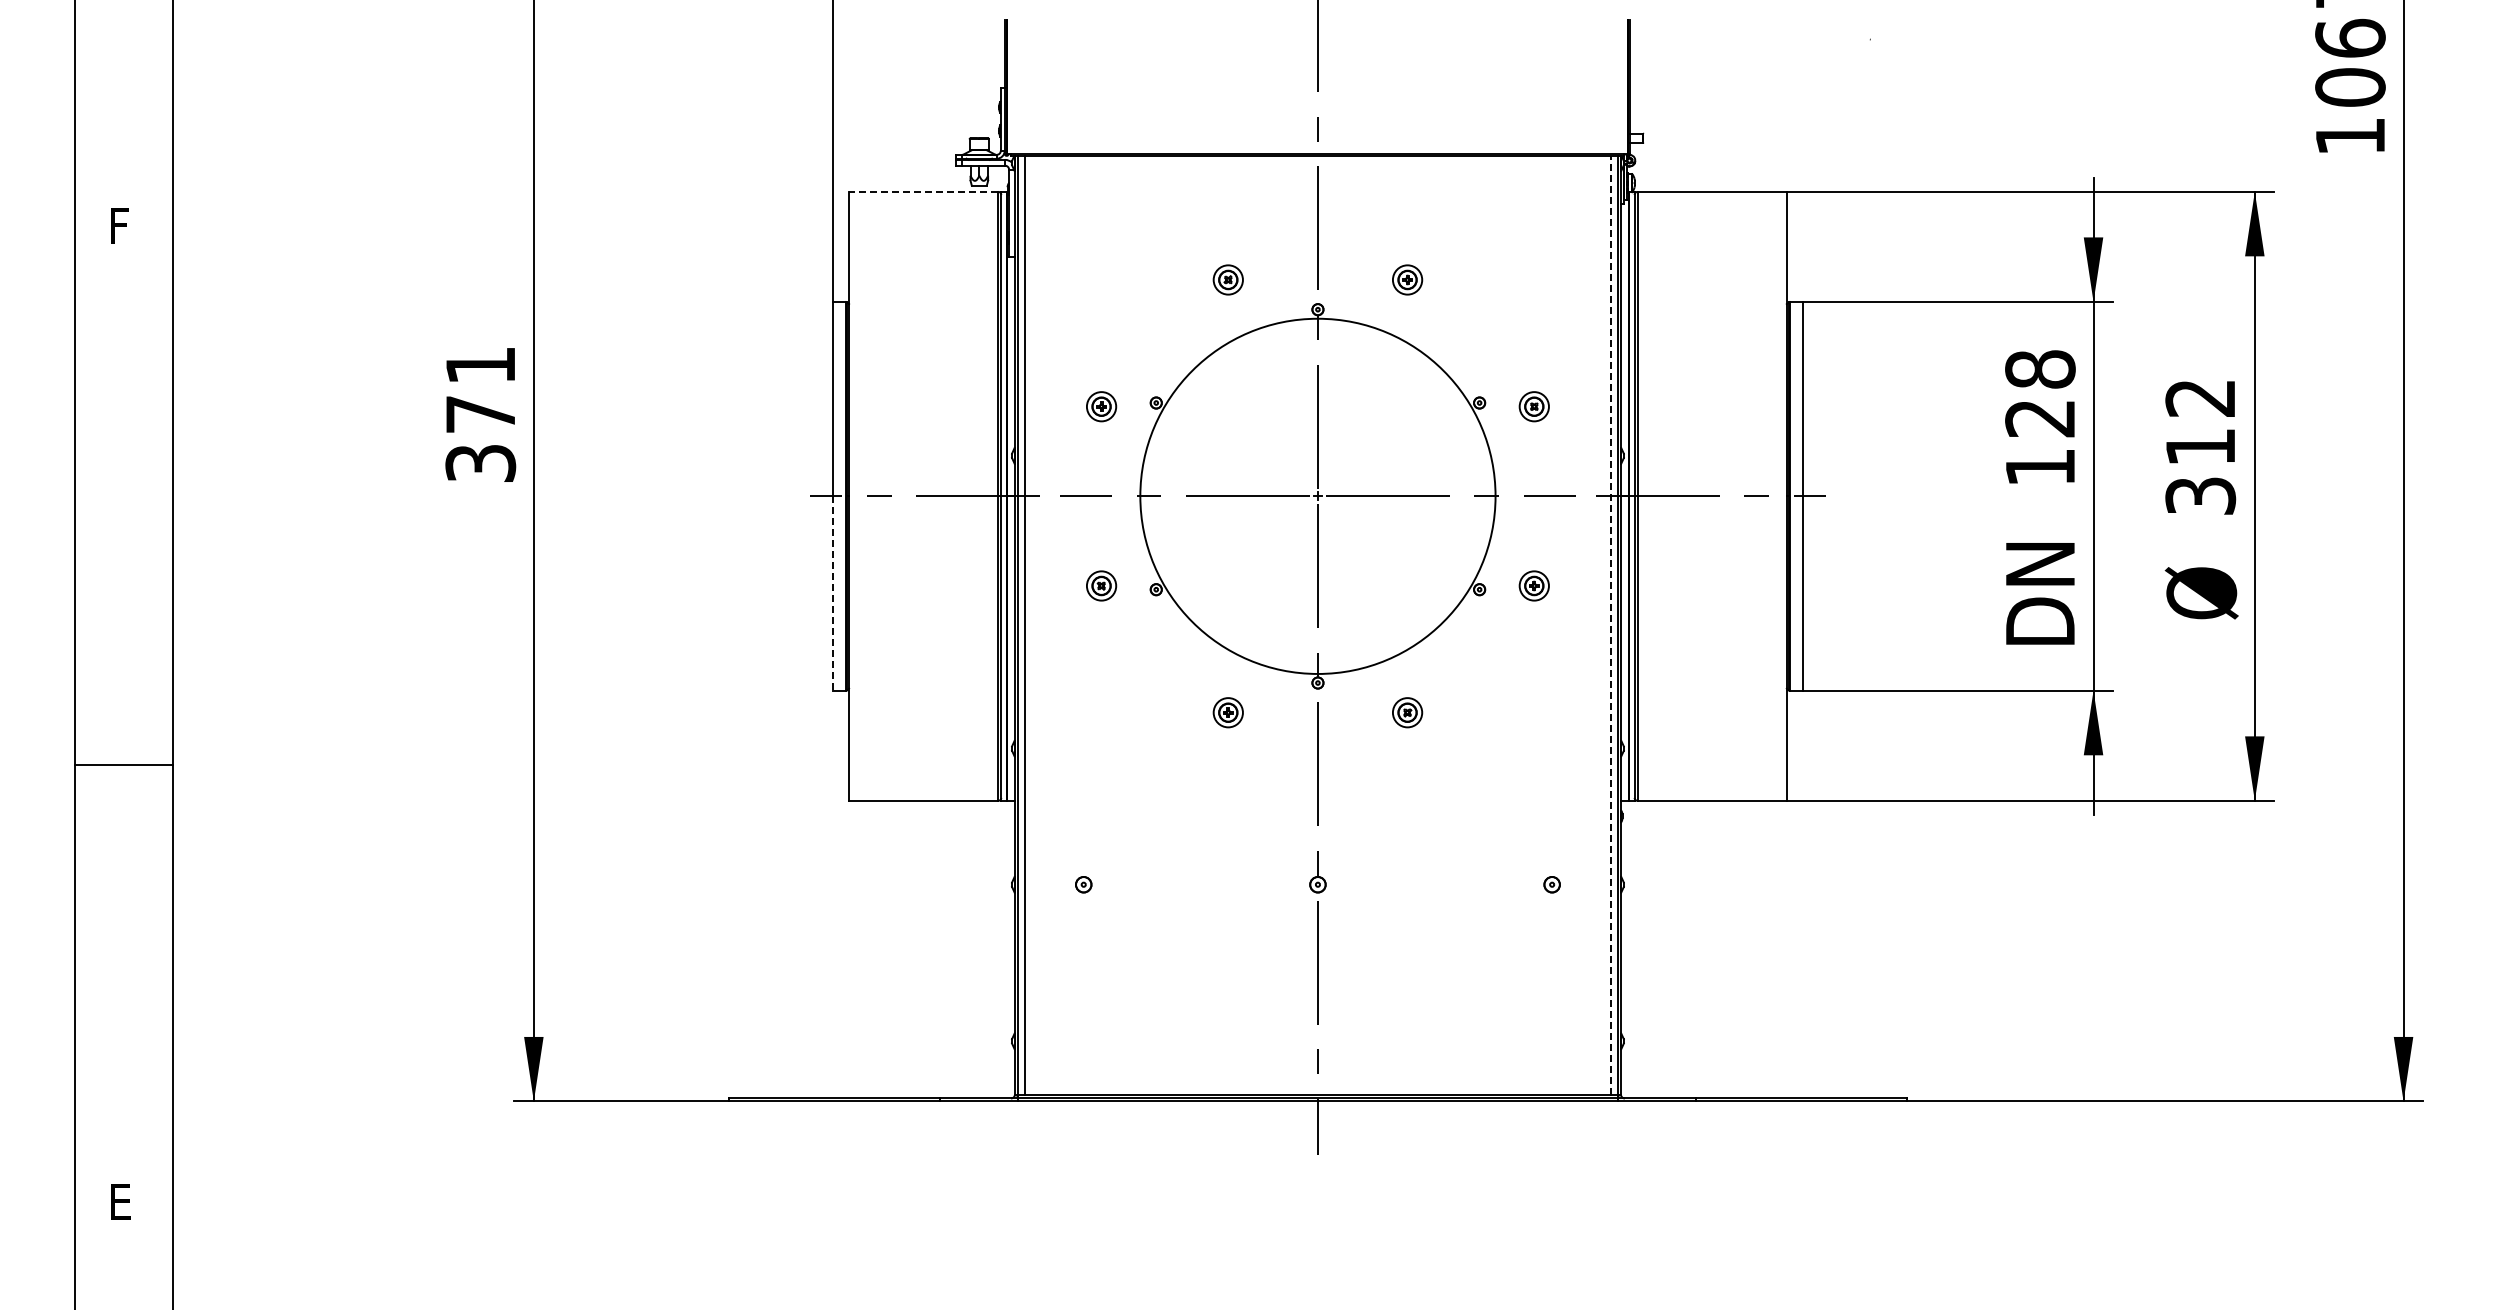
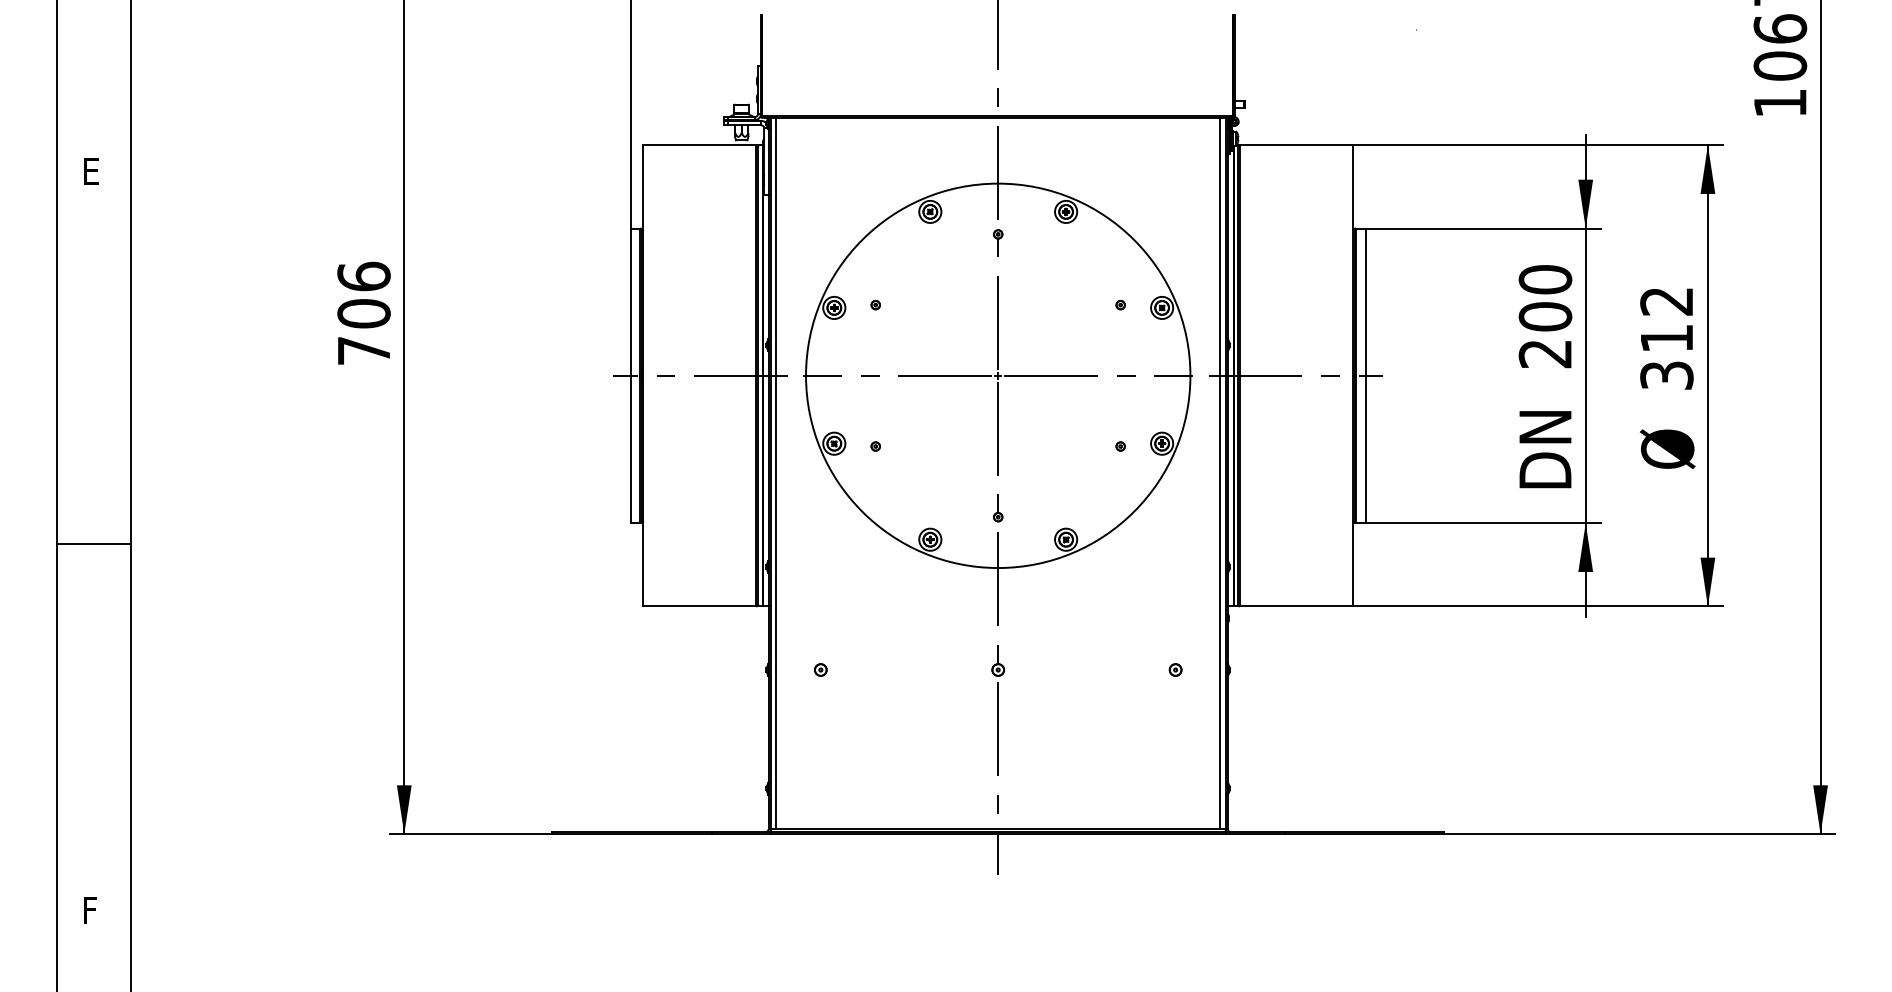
line: (923, 191) -> (699, 144), dashed -> solid
text: (122, 225) -> (92, 170), F -> E
text: (480, 413) -> (363, 313), 371 -> 706
text: (2040, 418) -> (1545, 316), 128 -> 200
circle: (1317, 496) -> (997, 375), size x1.43
line: (832, 594) -> (630, 450), dashed -> solid
line: (1611, 624) -> (1220, 472), dashed -> solid
line: (123, 764) -> (93, 544), moved
text: (122, 1201) -> (92, 909), E -> F

